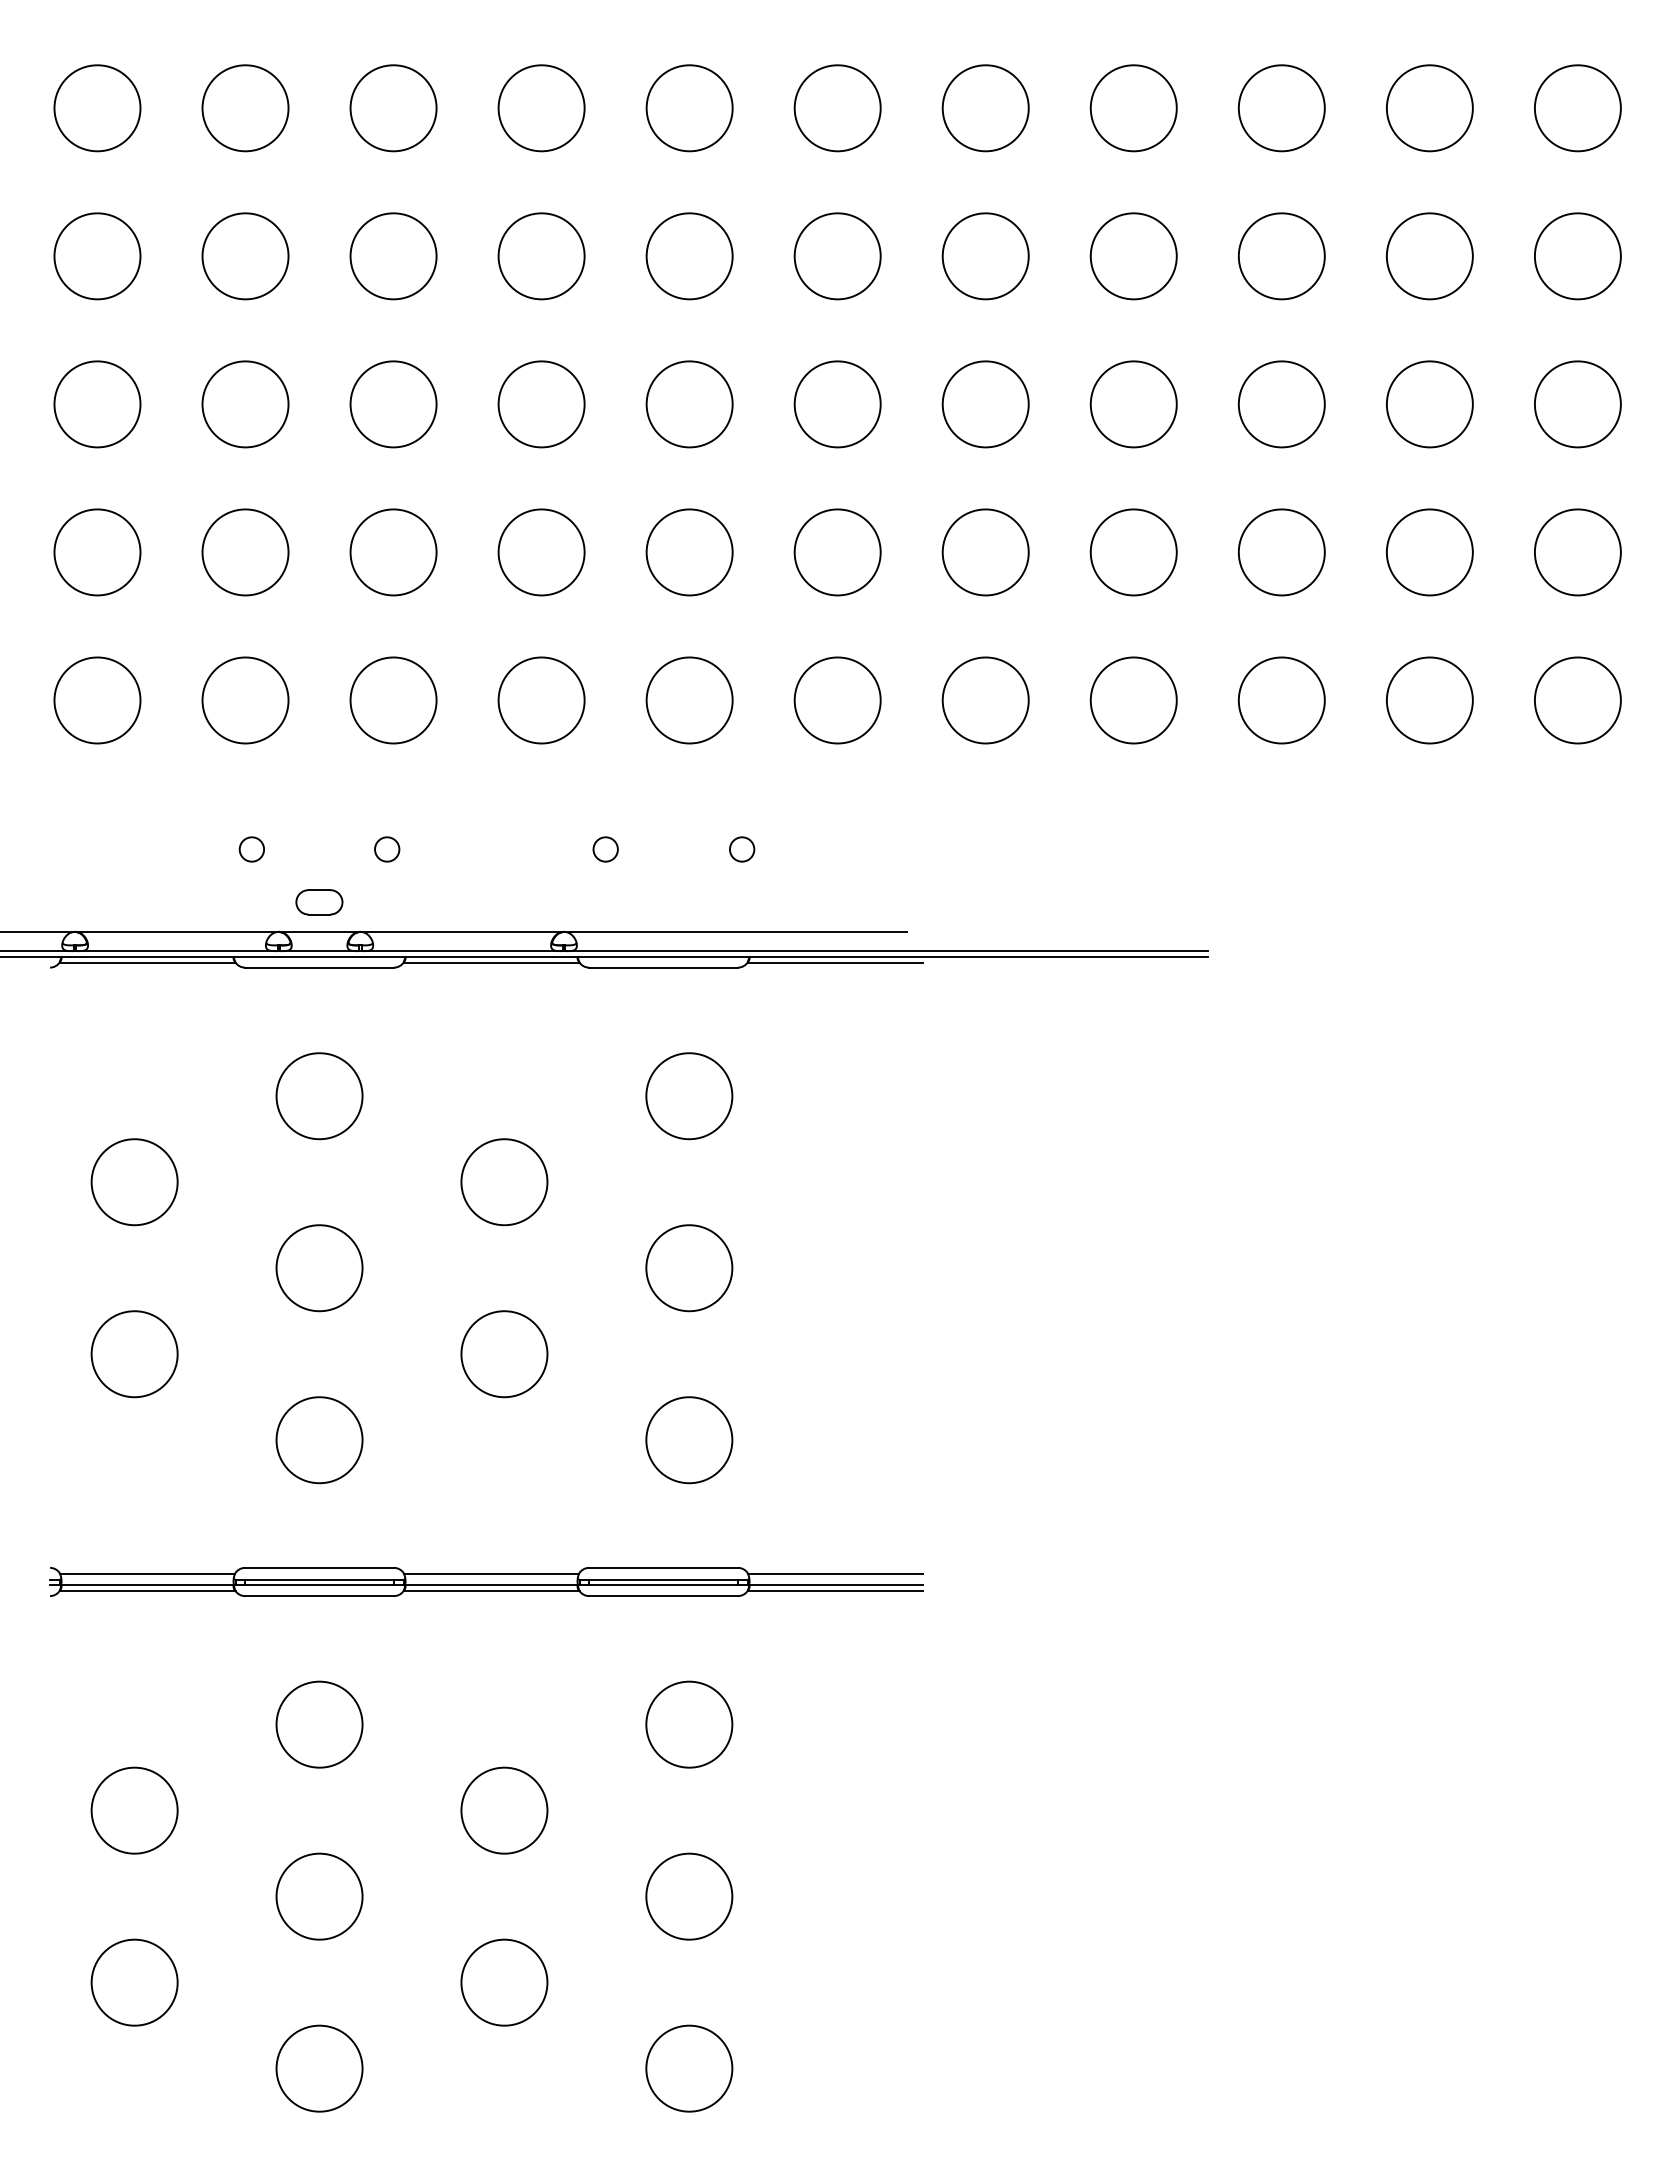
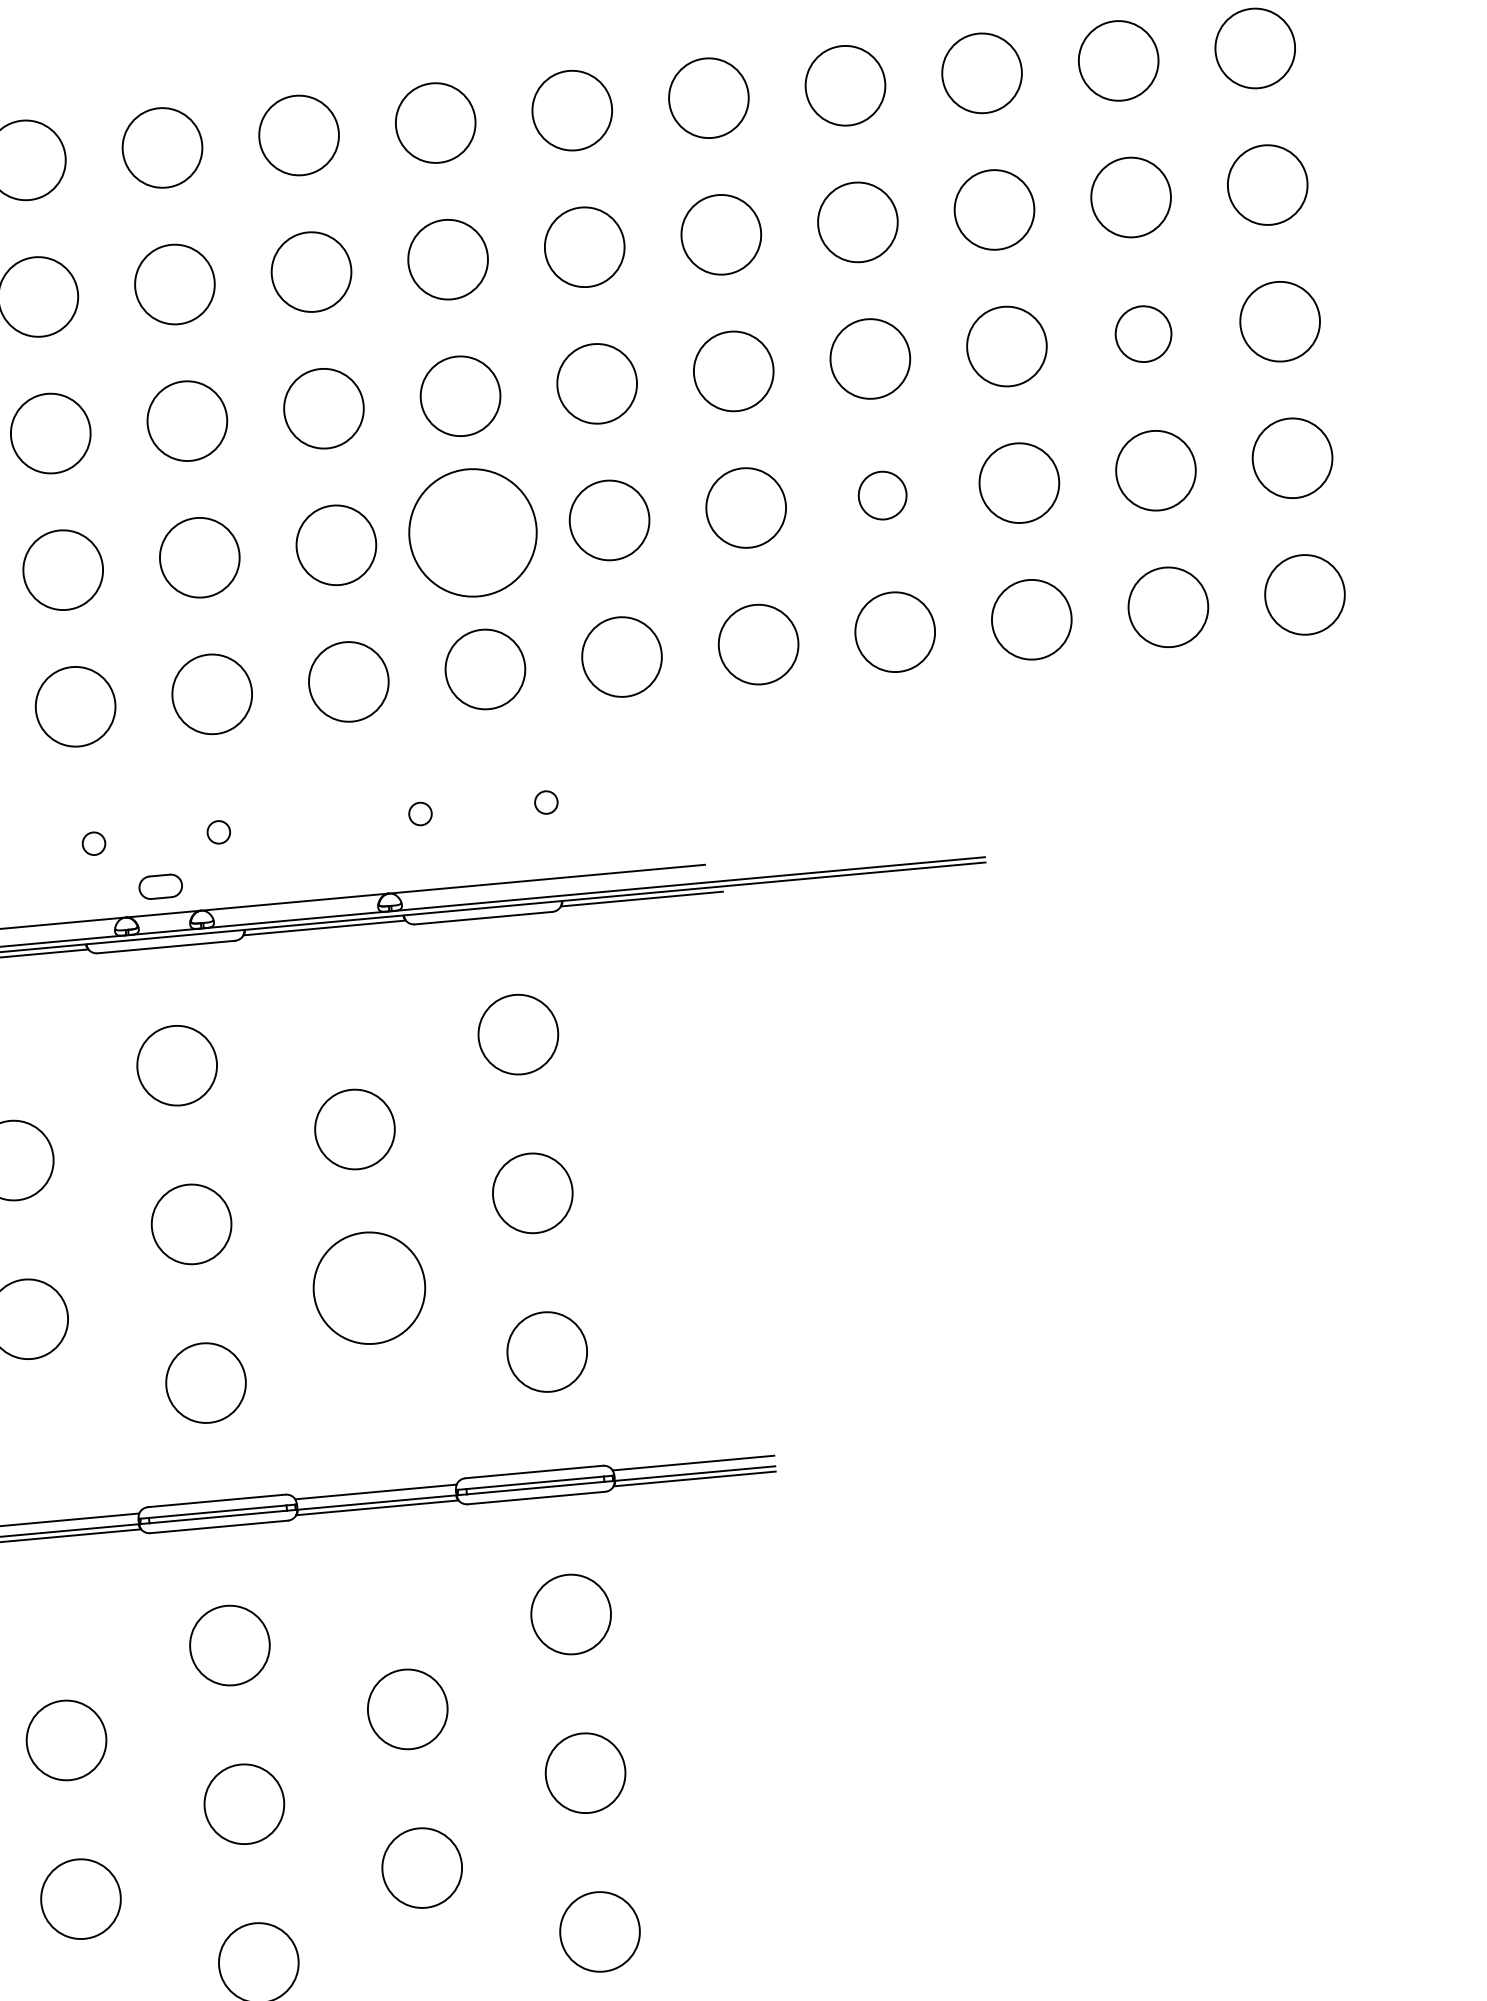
circle: (1429, 404) -> (1143, 334), size x0.7
circle: (689, 552) -> (472, 532), size x1.6
circle: (1133, 552) -> (882, 495), size x0.6
circle: (504, 1354) -> (369, 1288), size x1.4

